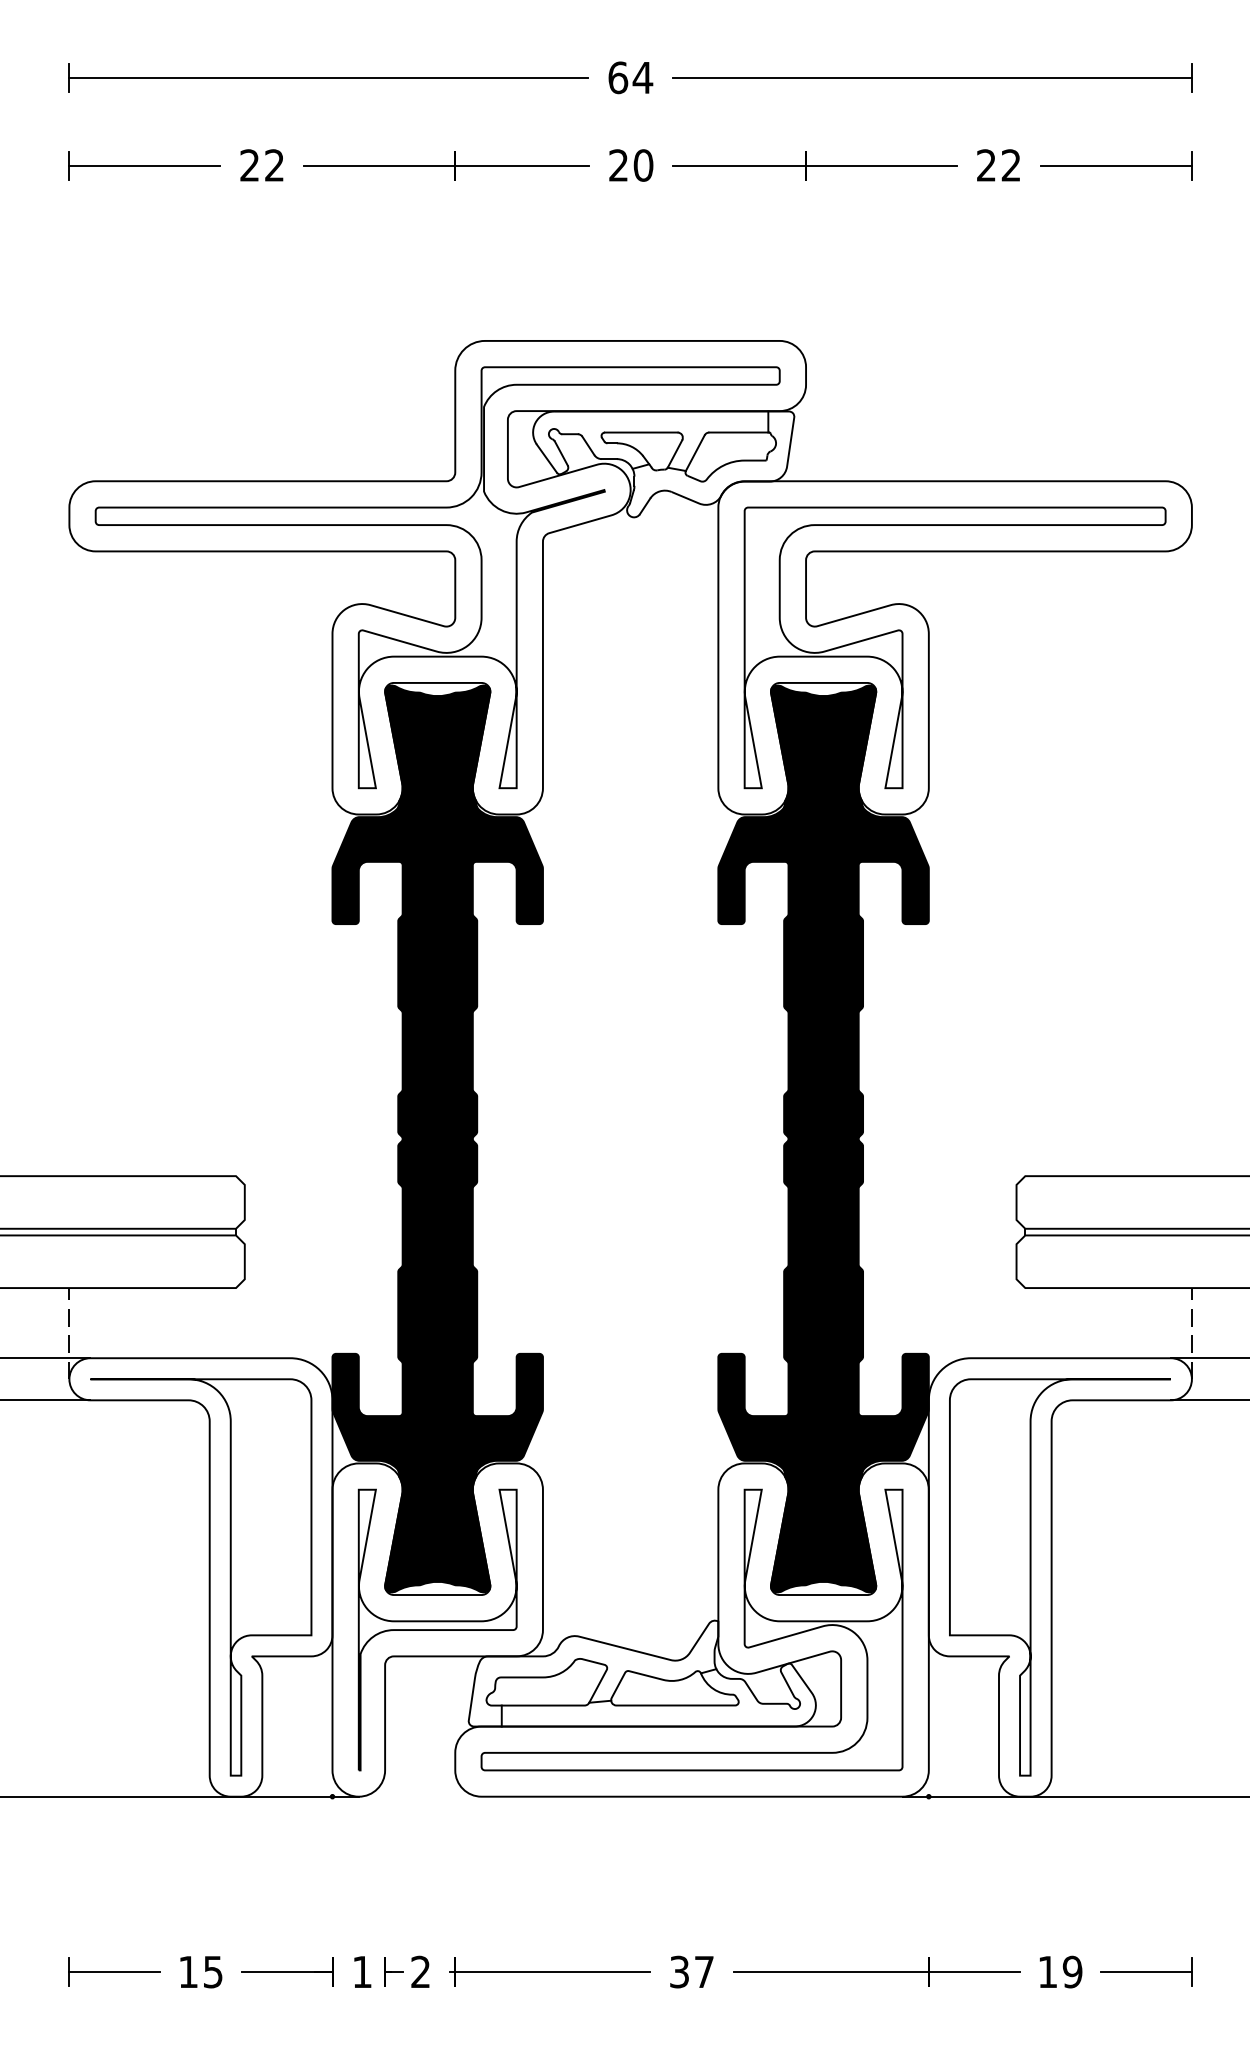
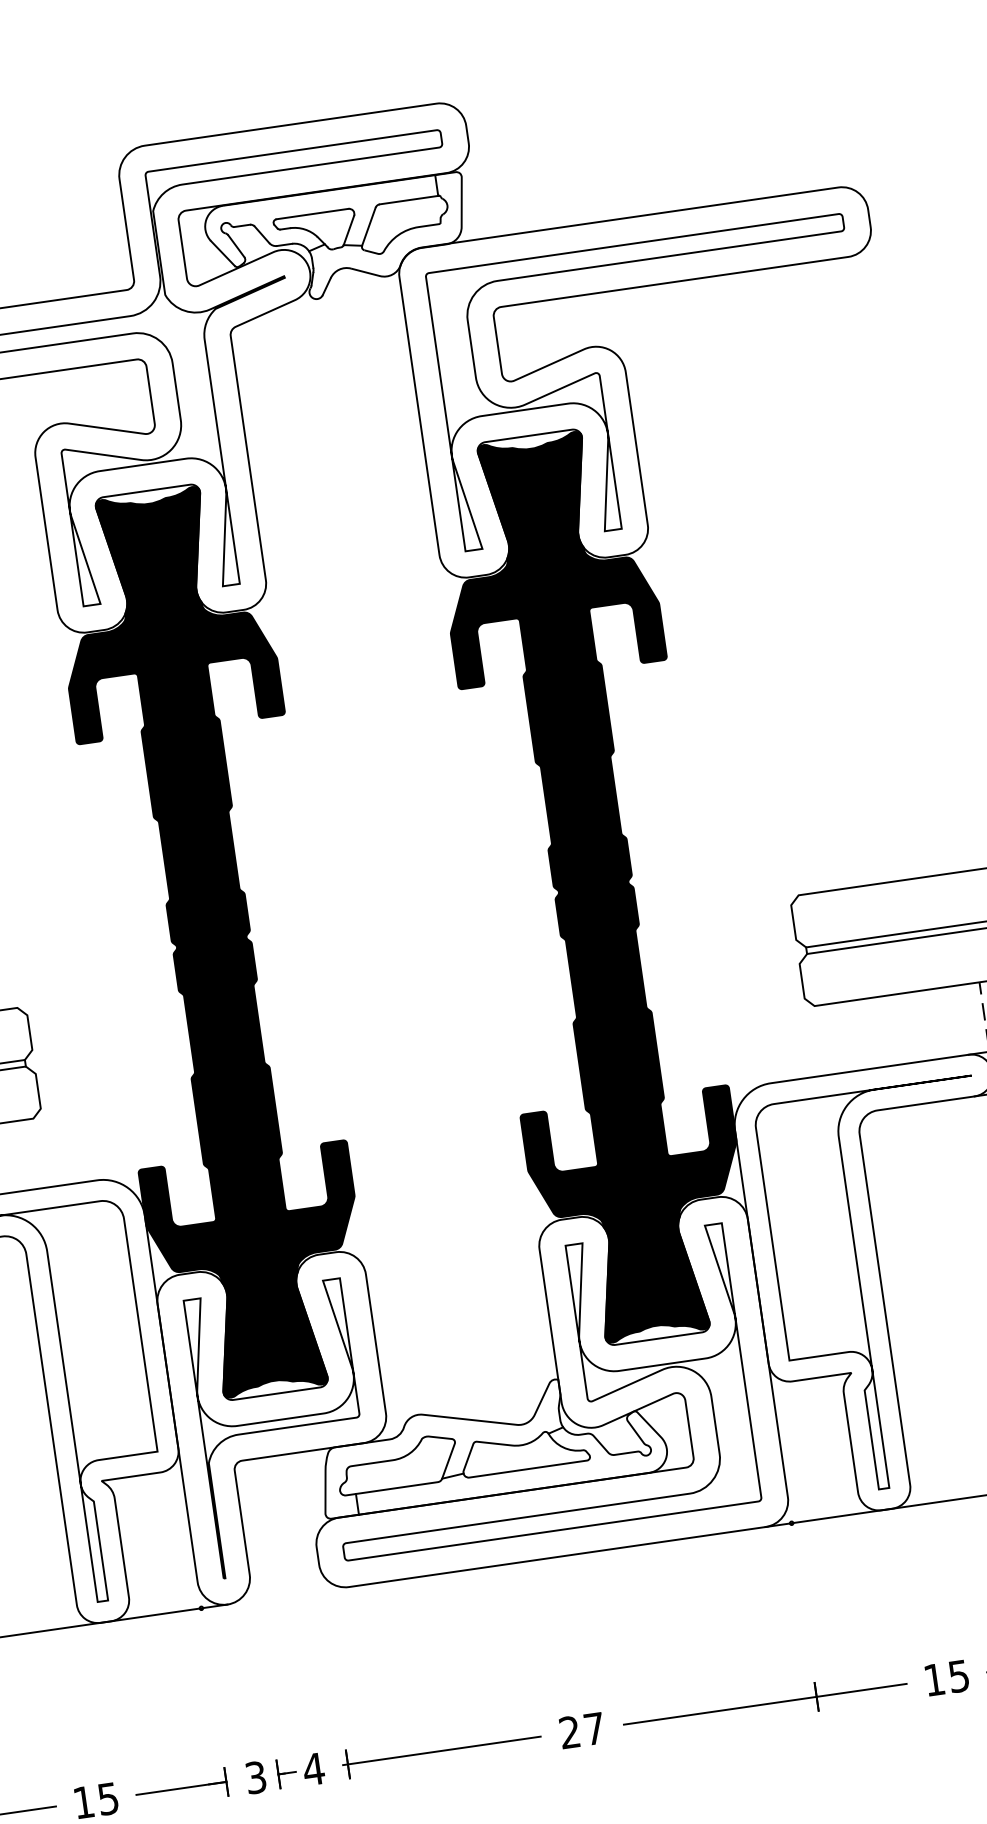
text: (362, 1971) -> (256, 1777), 1 -> 3
text: (420, 1971) -> (313, 1768), 2 -> 4
text: (1072, 1971) -> (958, 1675), 19 -> 15
text: (679, 1972) -> (569, 1732), 37 -> 27

